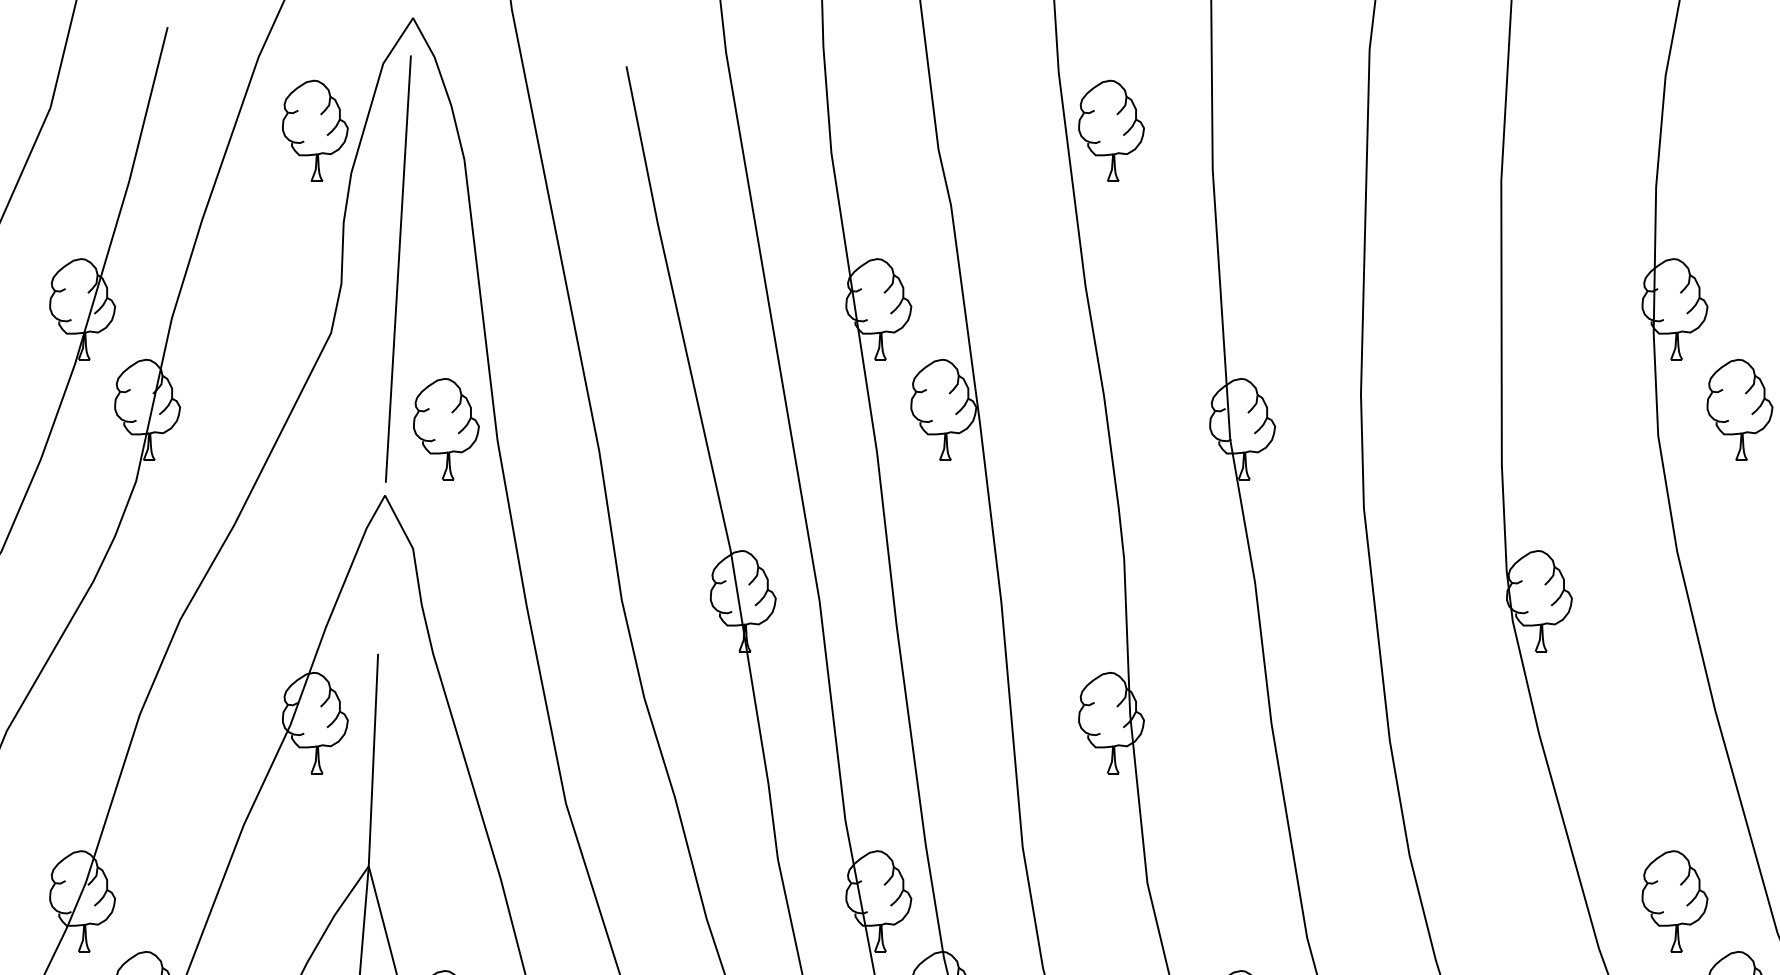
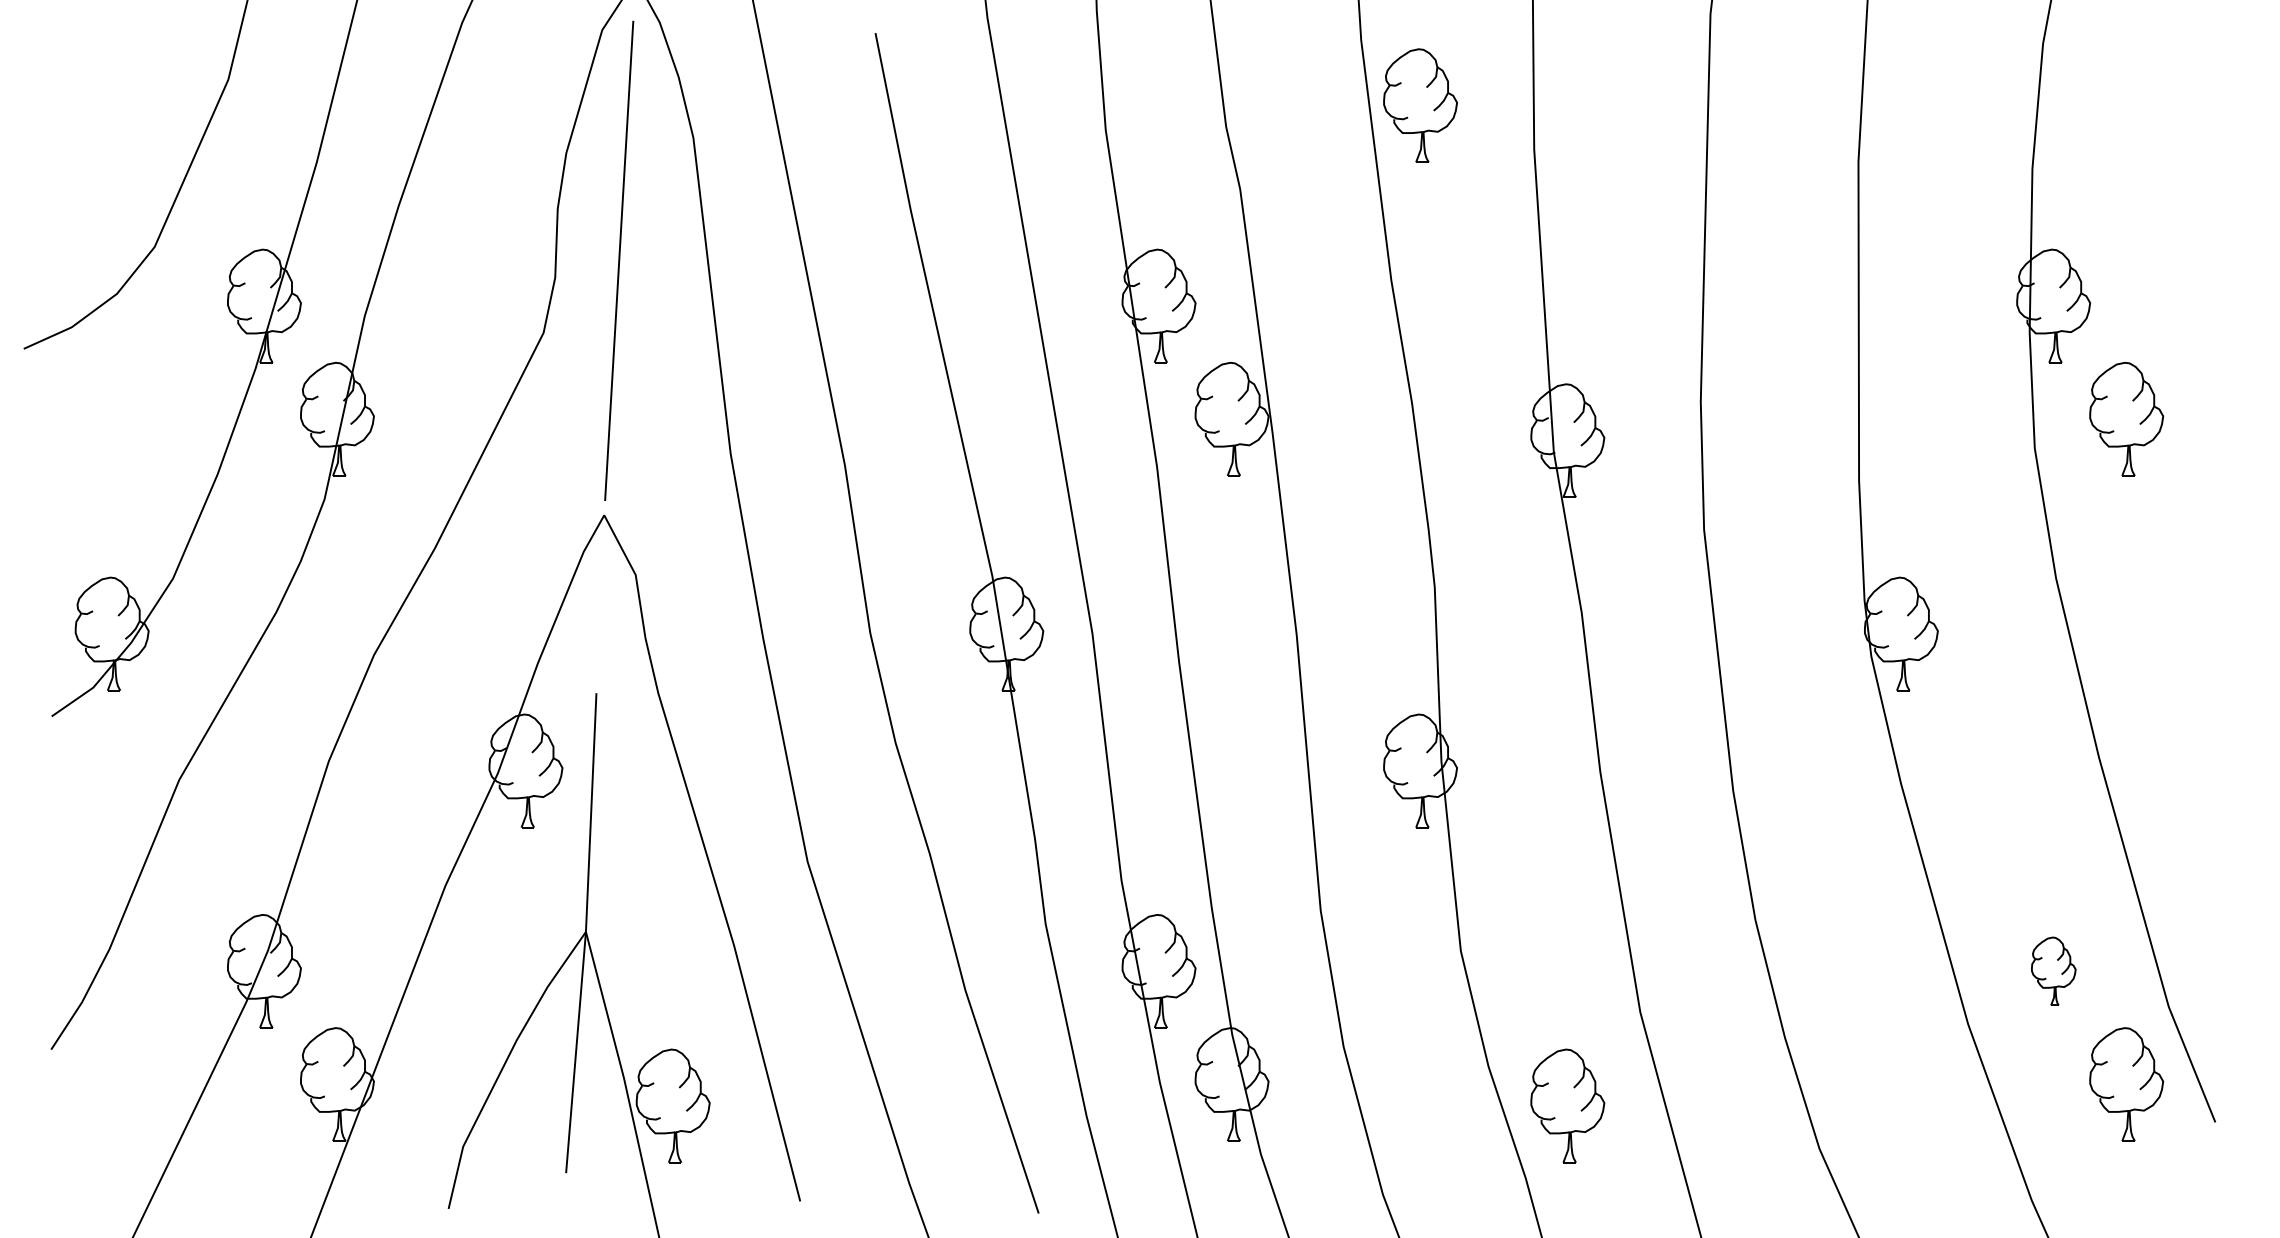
part: (314, 130) -> (525, 105), removed
part: (445, 428) -> (672, 440), removed
part: (1674, 901) -> (2053, 971), size x0.6

